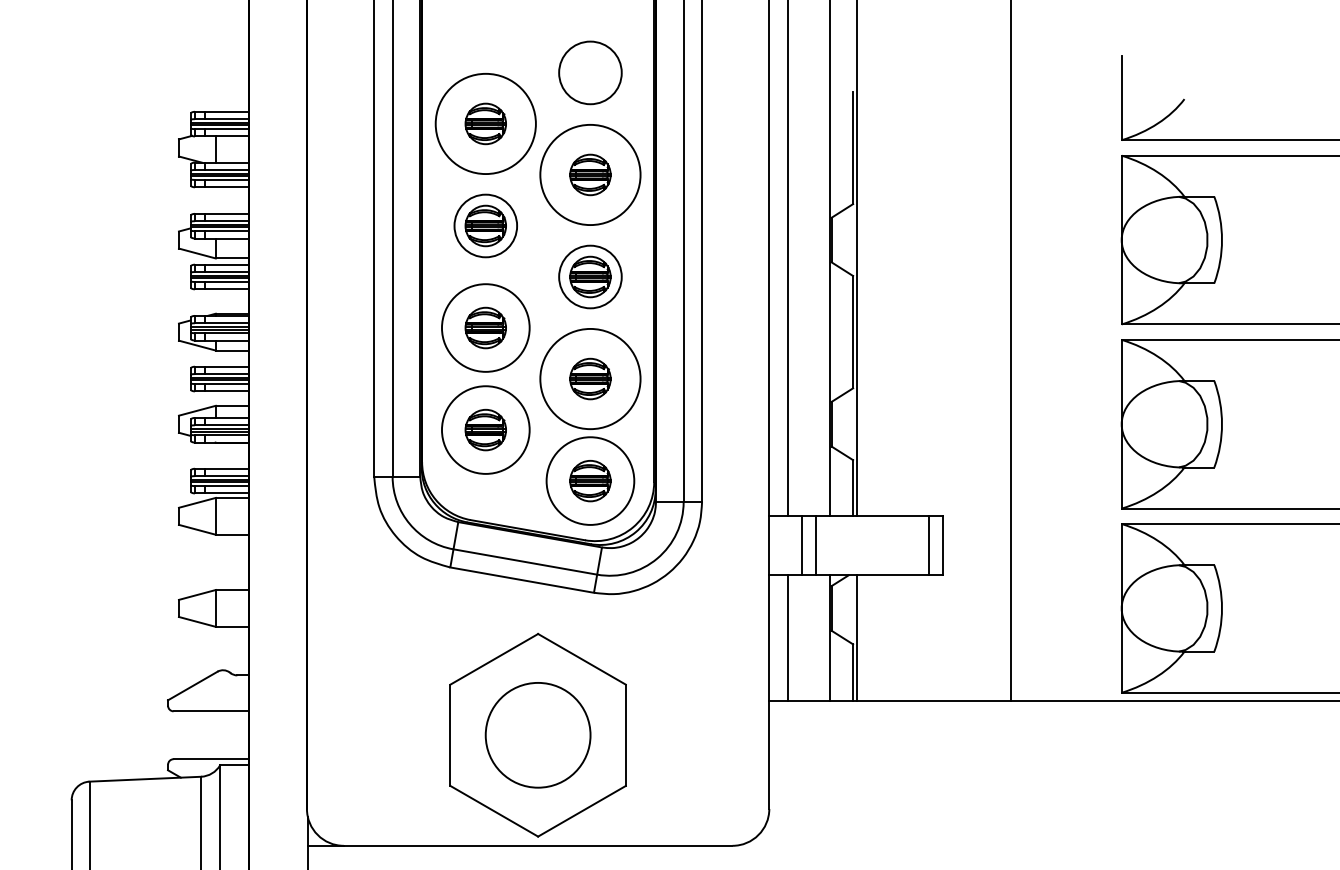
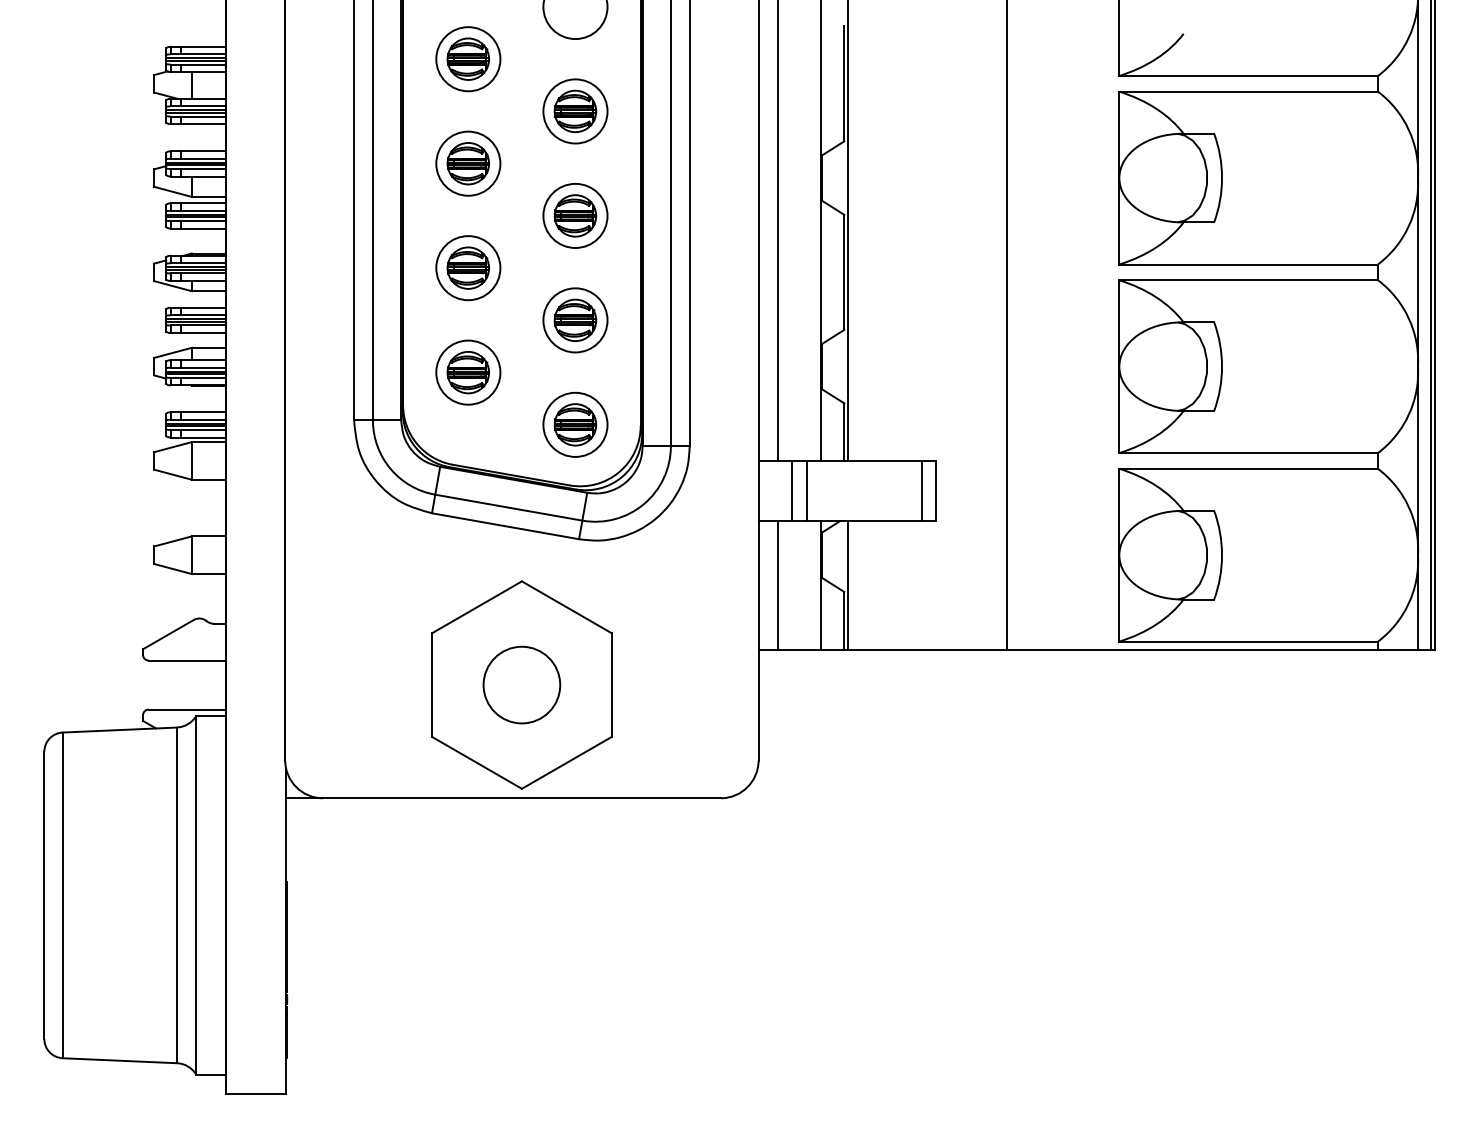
circle: (485, 124) -> (468, 59), size x0.62
circle: (590, 175) -> (575, 111), size x0.62
circle: (485, 328) -> (468, 268), size x0.71
circle: (590, 379) -> (575, 320), size x0.62
circle: (485, 429) -> (468, 372), size x0.71
circle: (590, 480) -> (575, 424), size x0.71
circle: (537, 734) -> (521, 684), size x0.71

